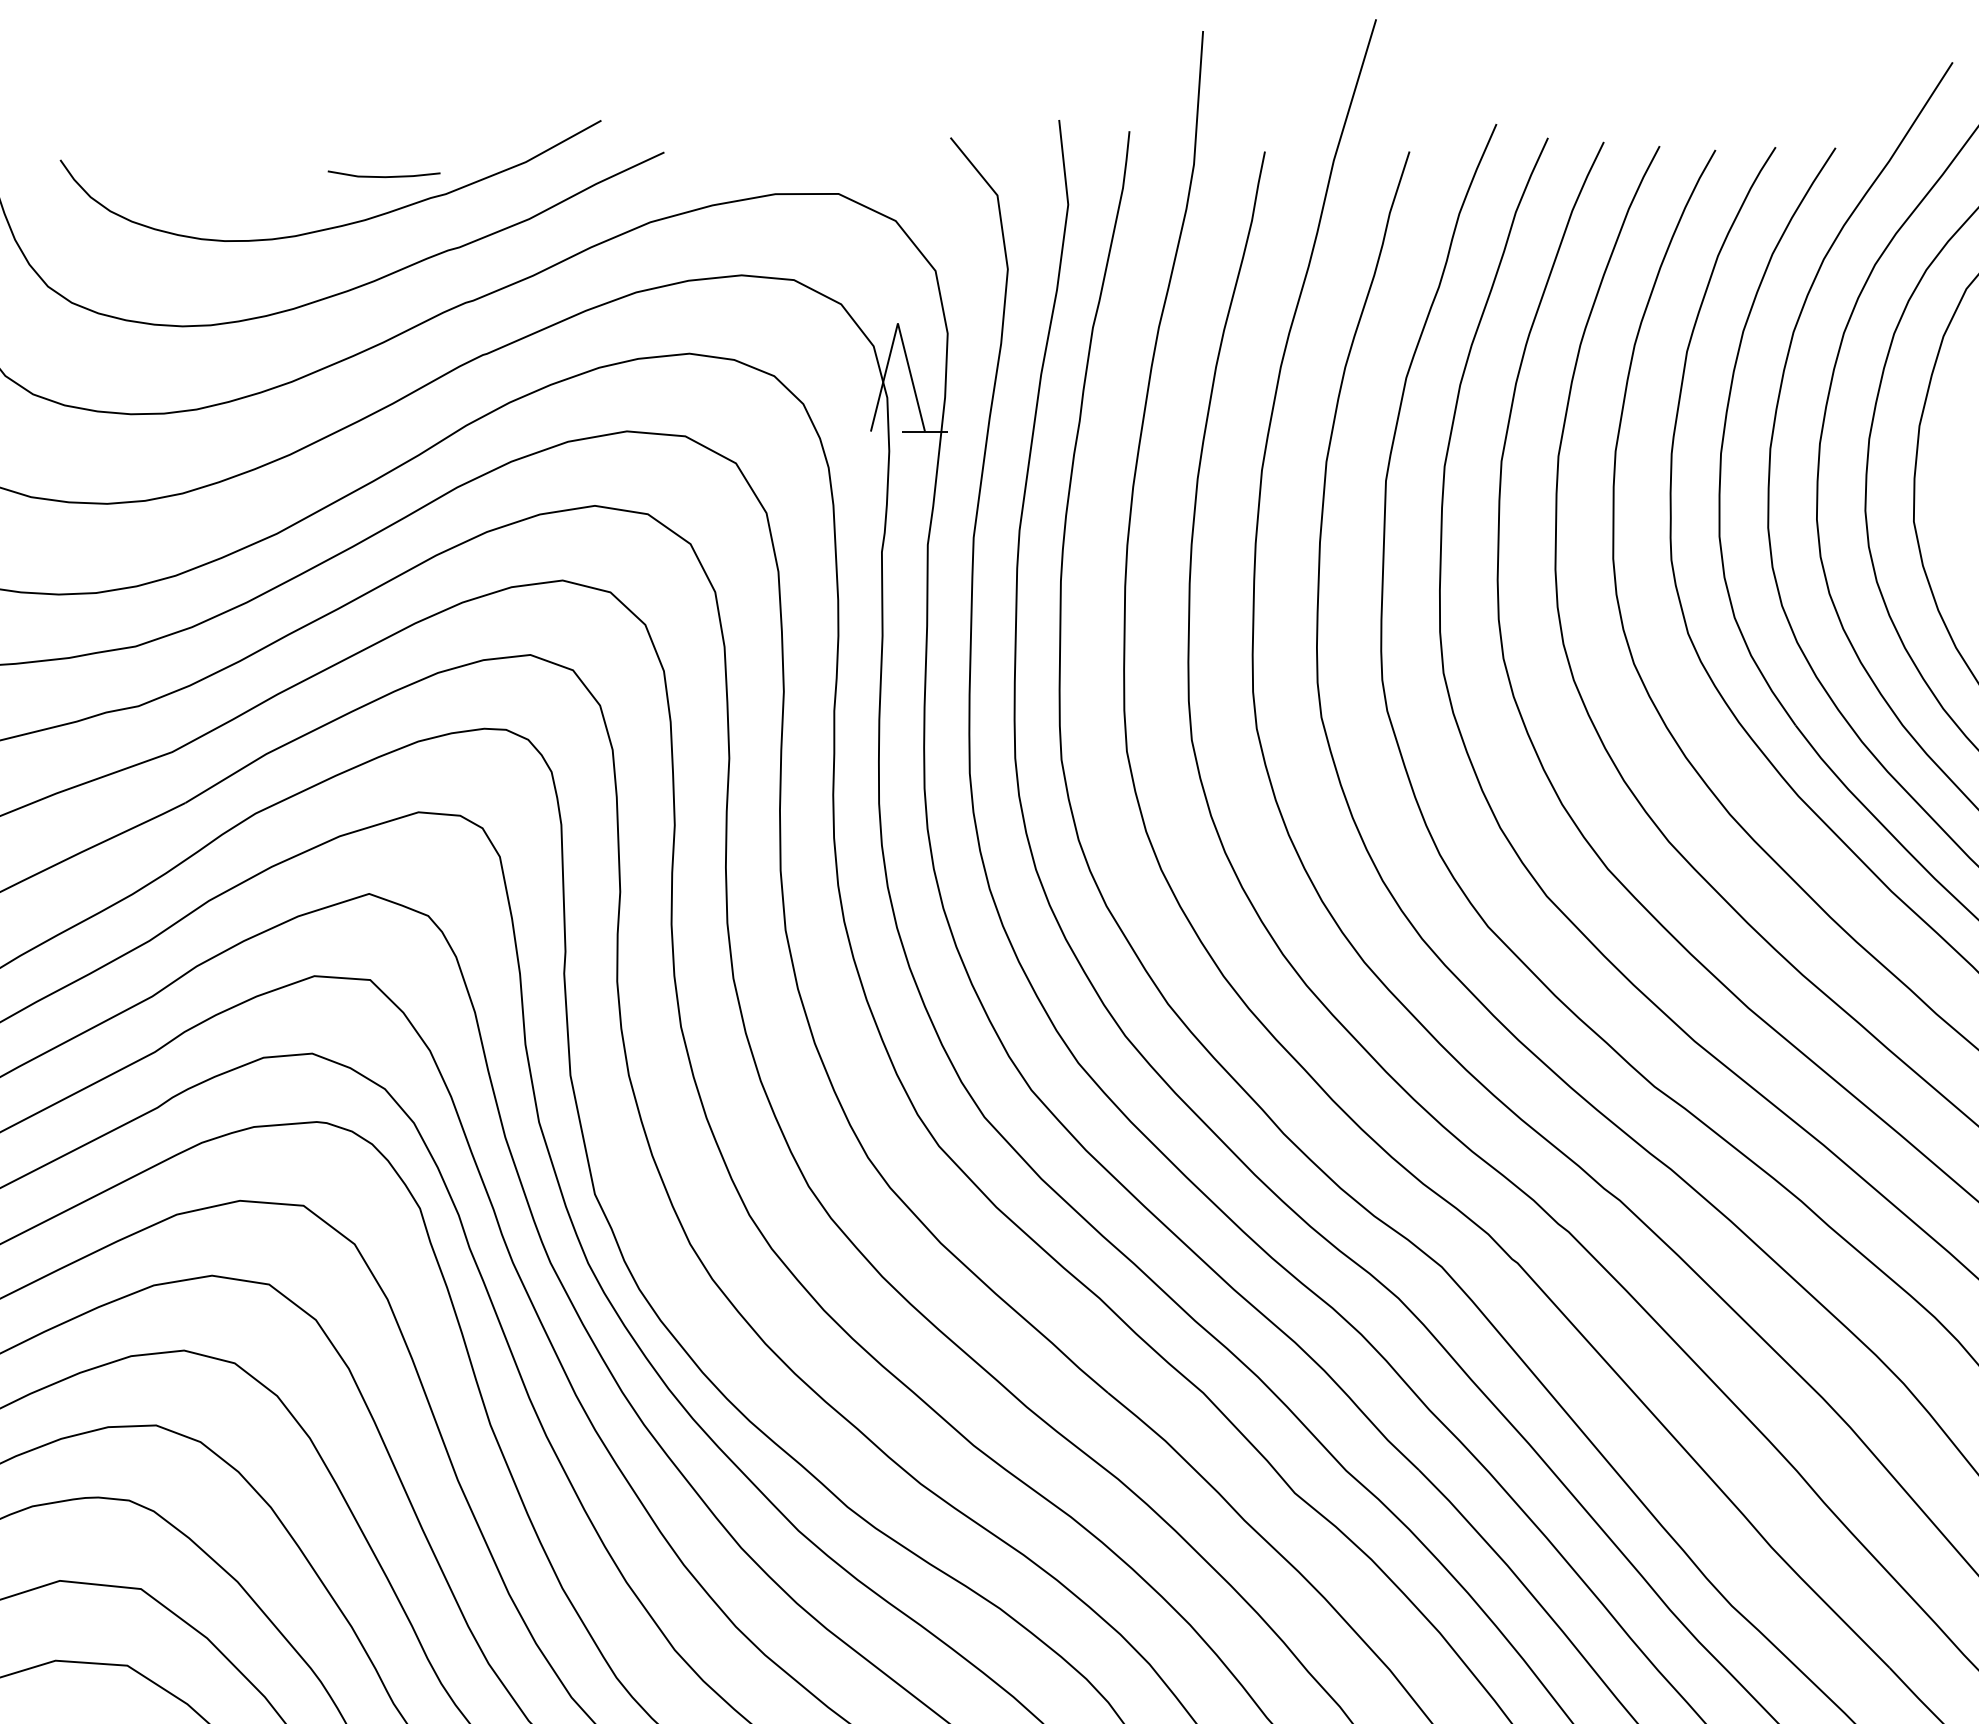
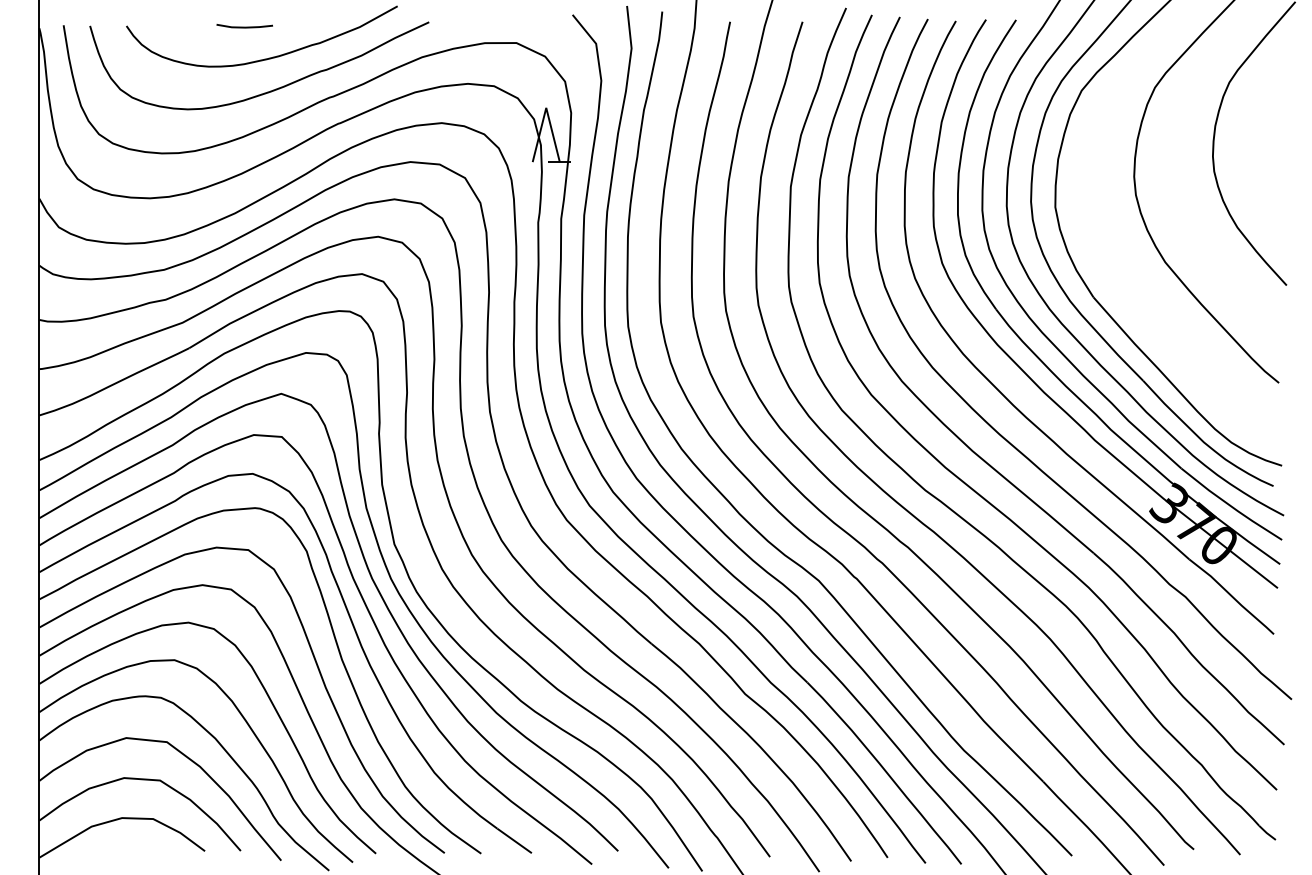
line: (383, 174) -> (244, 26), moved

